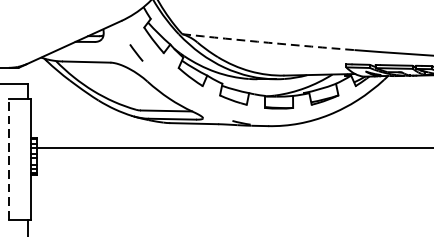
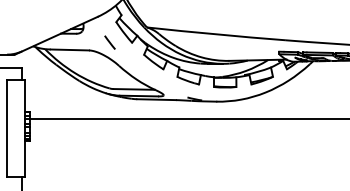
arc: (268, 42) -> (216, 34), dashed -> solid
line: (9, 159) -> (7, 128), dashed -> solid

